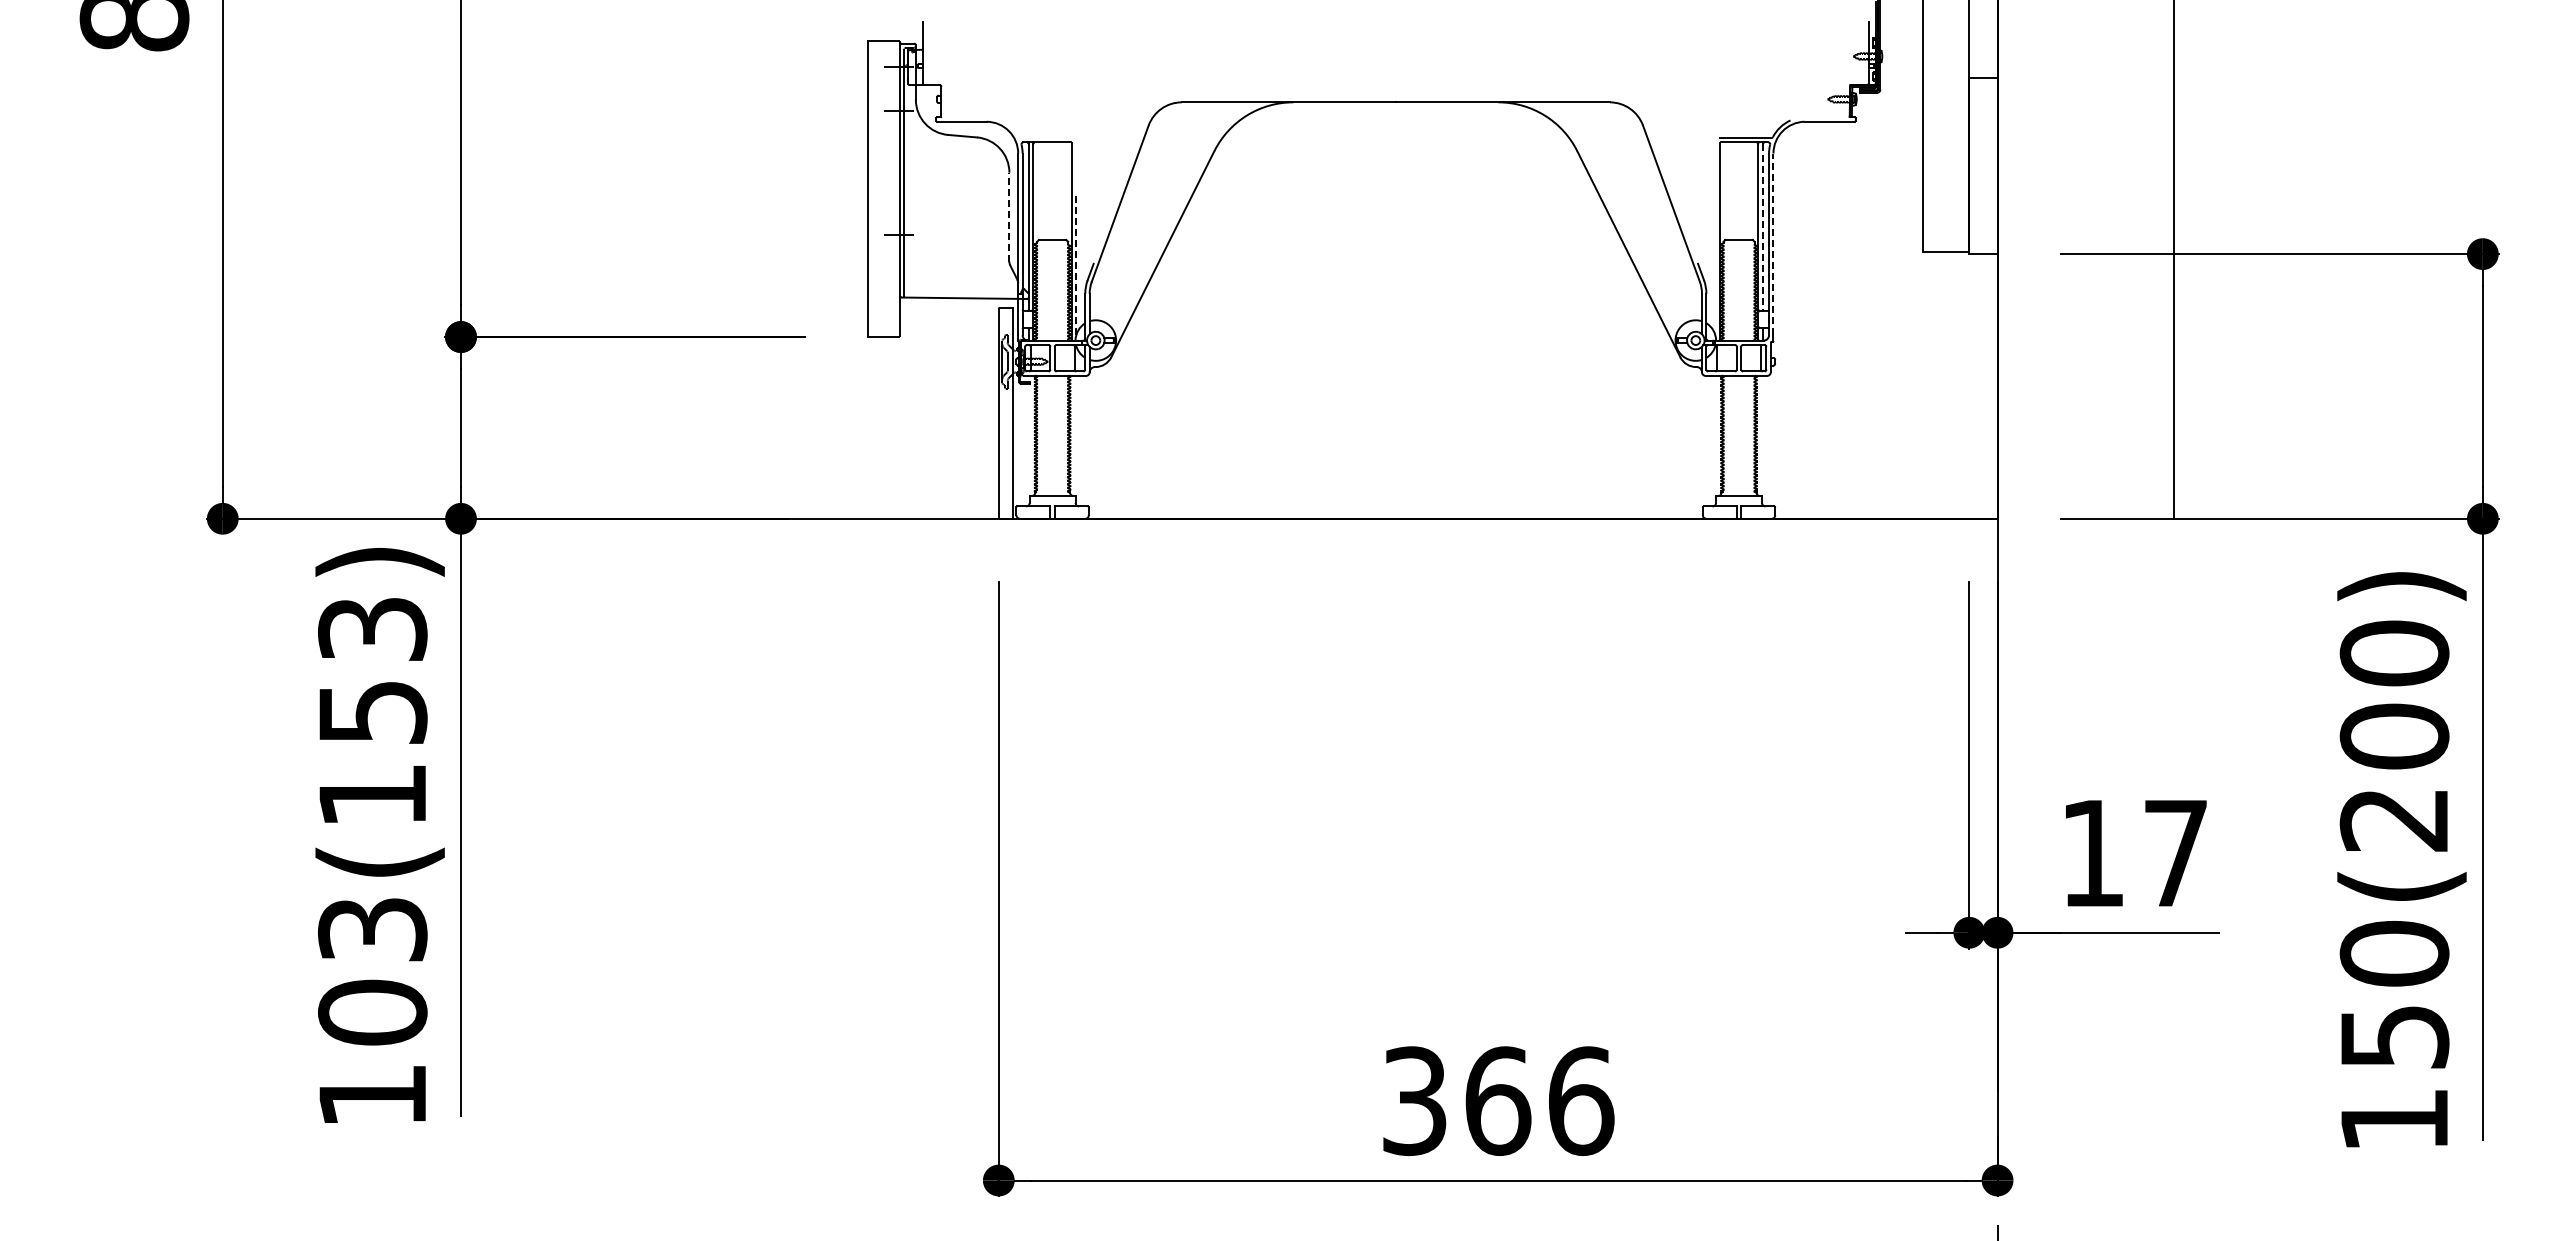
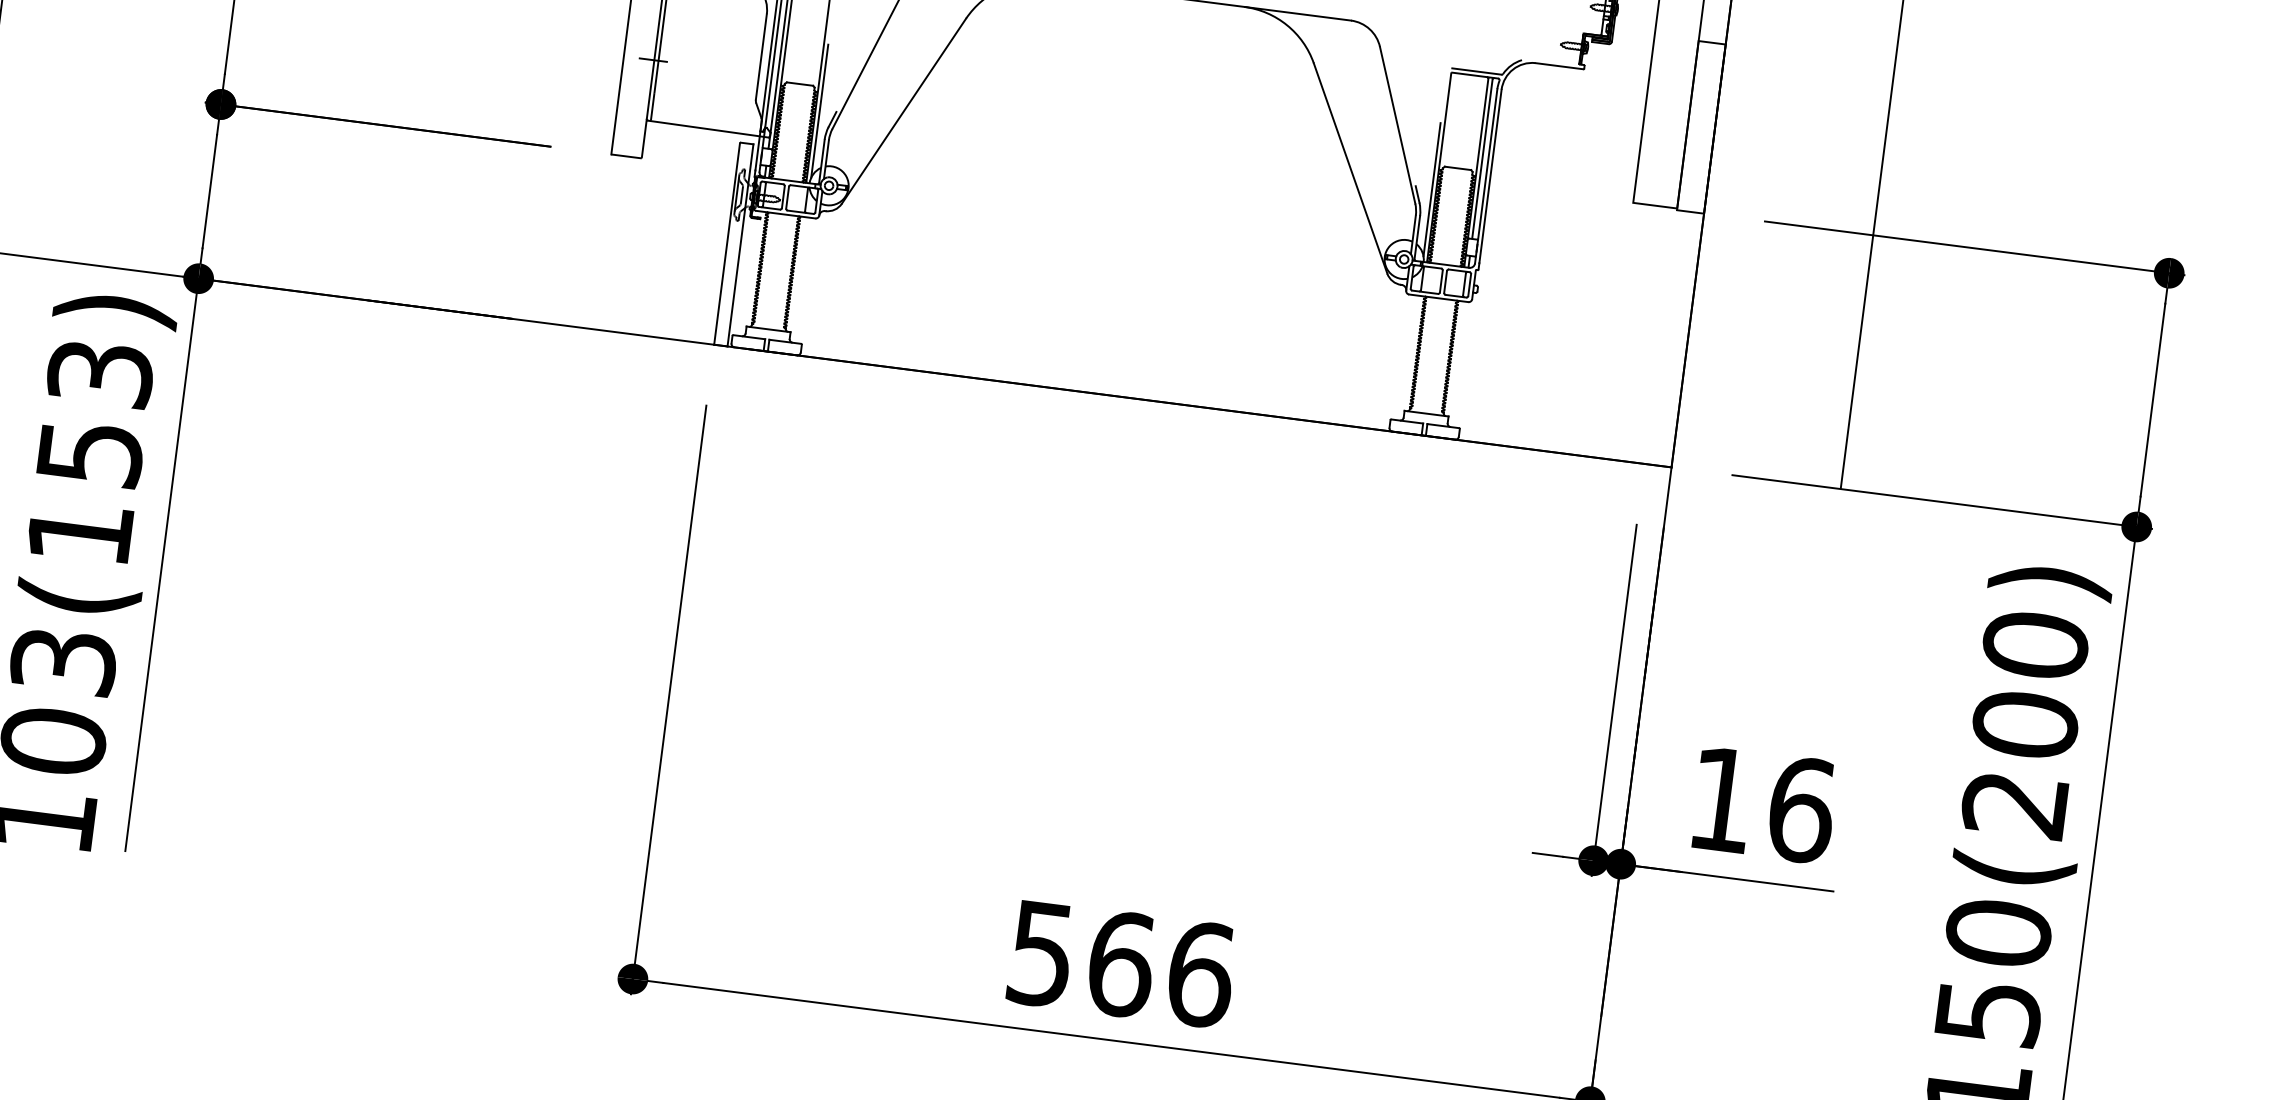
line: (1009, 217) -> (761, 57), dashed -> solid
line: (1762, 226) -> (1482, 158), dashed -> solid
line: (1773, 244) -> (1490, 176), dashed -> solid
line: (1715, 264) -> (1432, 188), added
line: (1076, 265) -> (819, 111), dashed -> solid
text: (2176, 853) -> (1801, 810), 17 -> 16
text: (1414, 1100) -> (1041, 953), 366 -> 566

